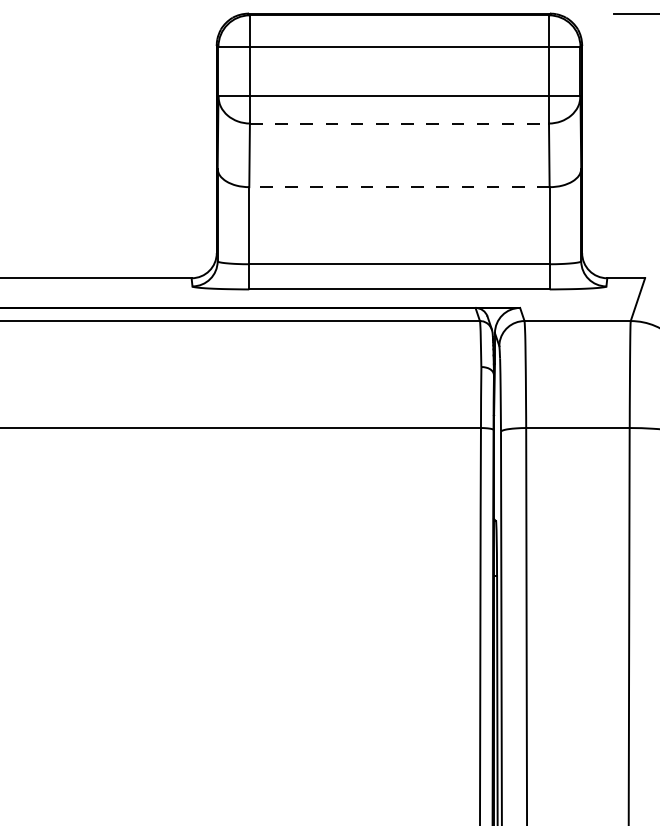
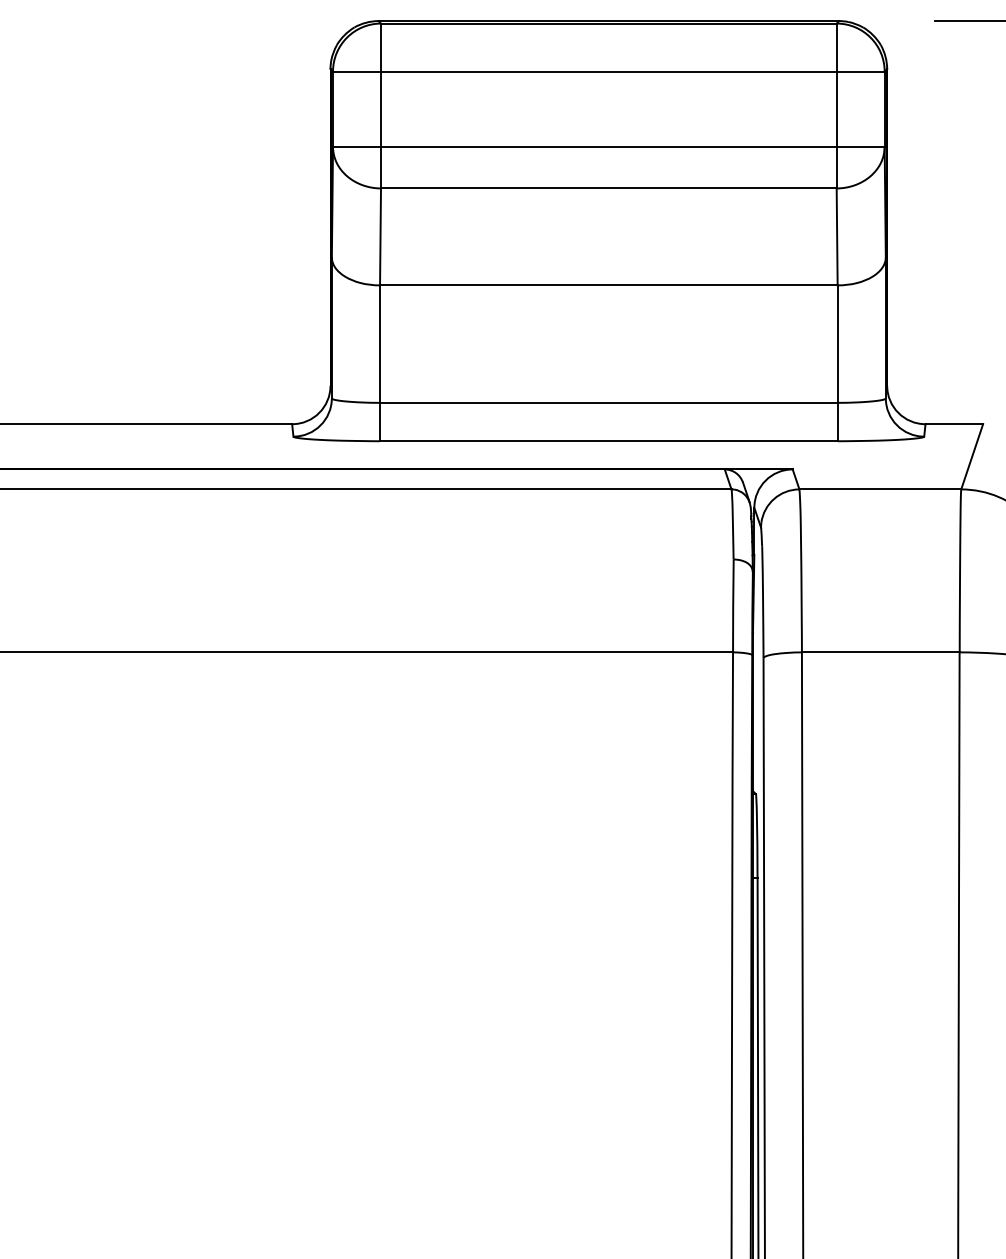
line: (399, 123) -> (608, 188), dashed -> solid
line: (398, 187) -> (607, 285), dashed -> solid

